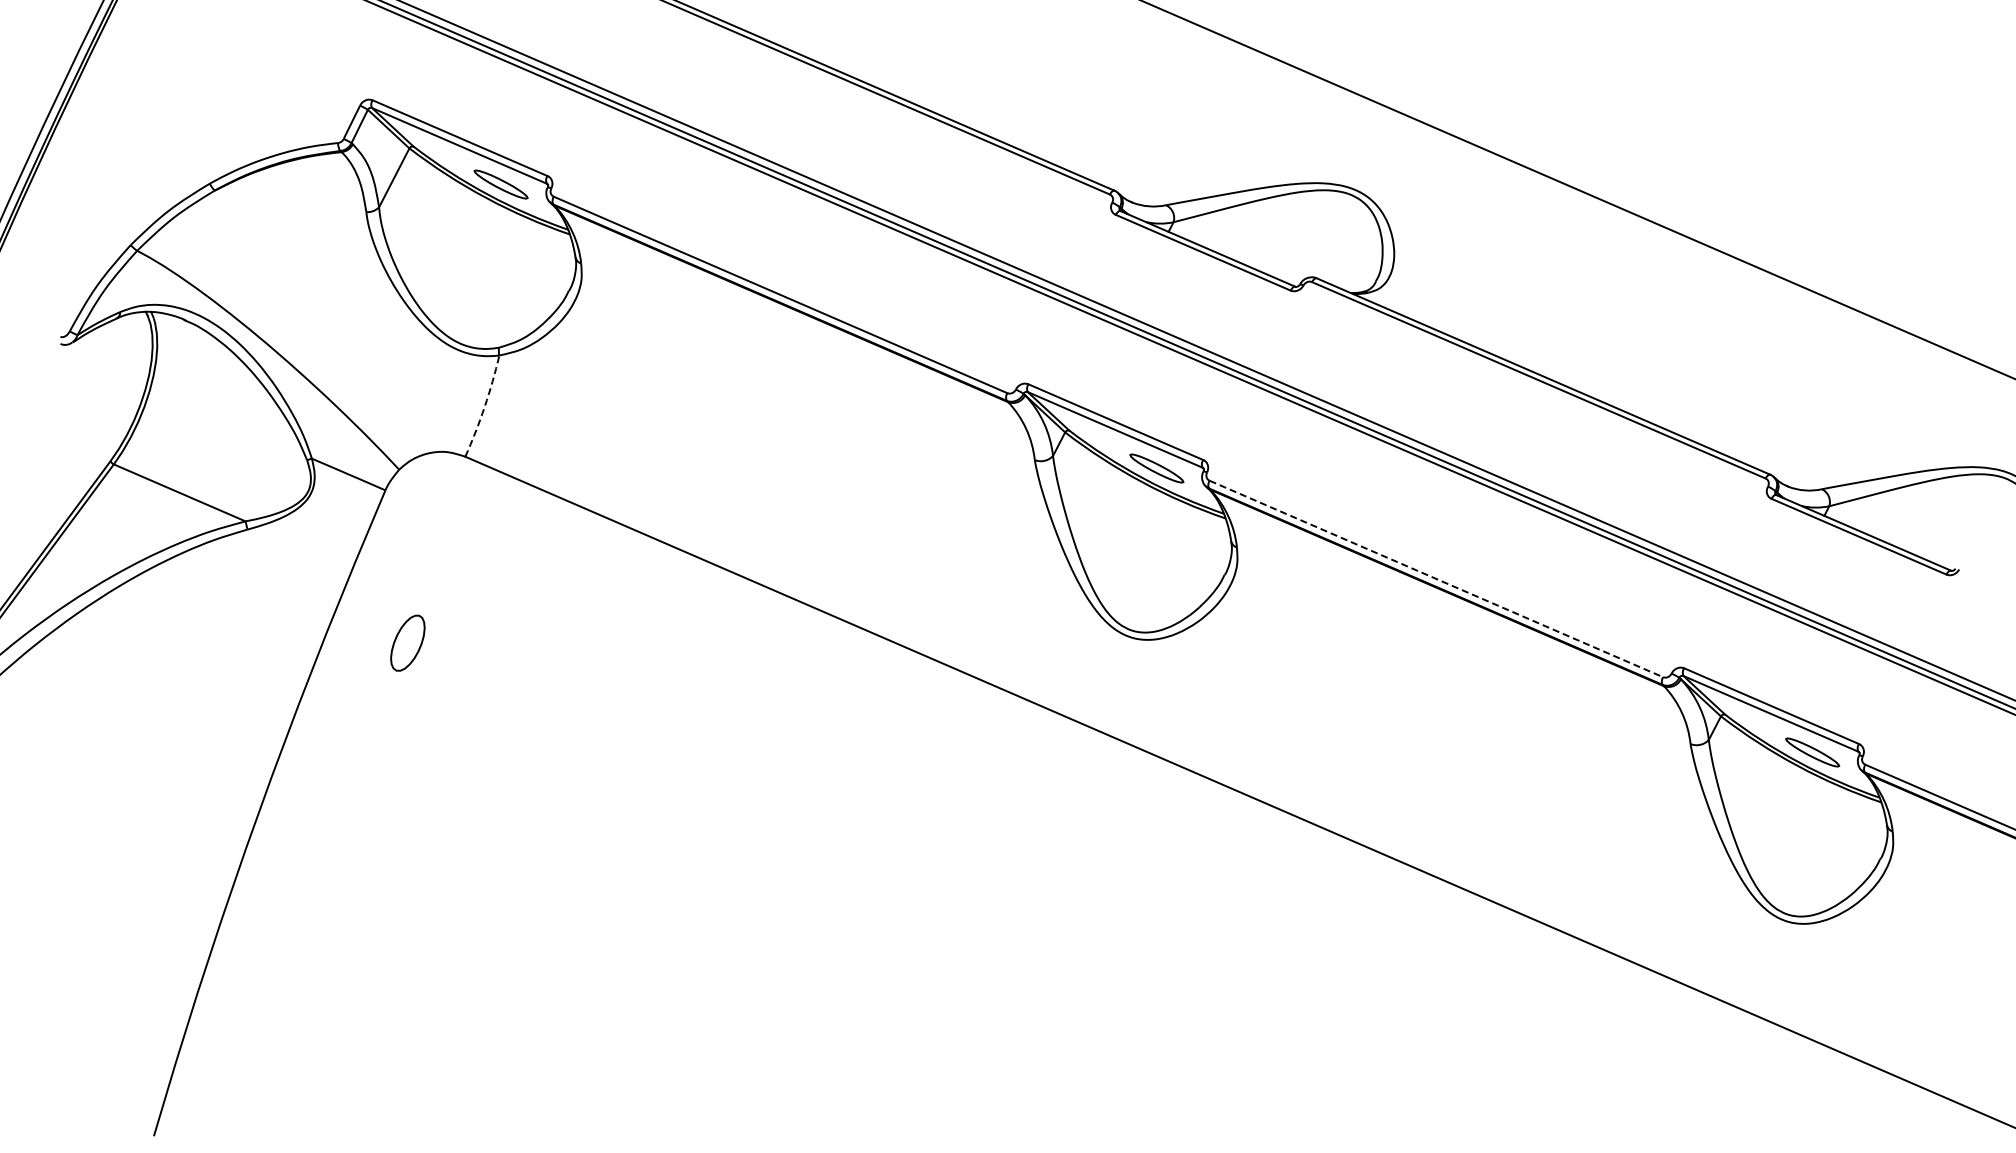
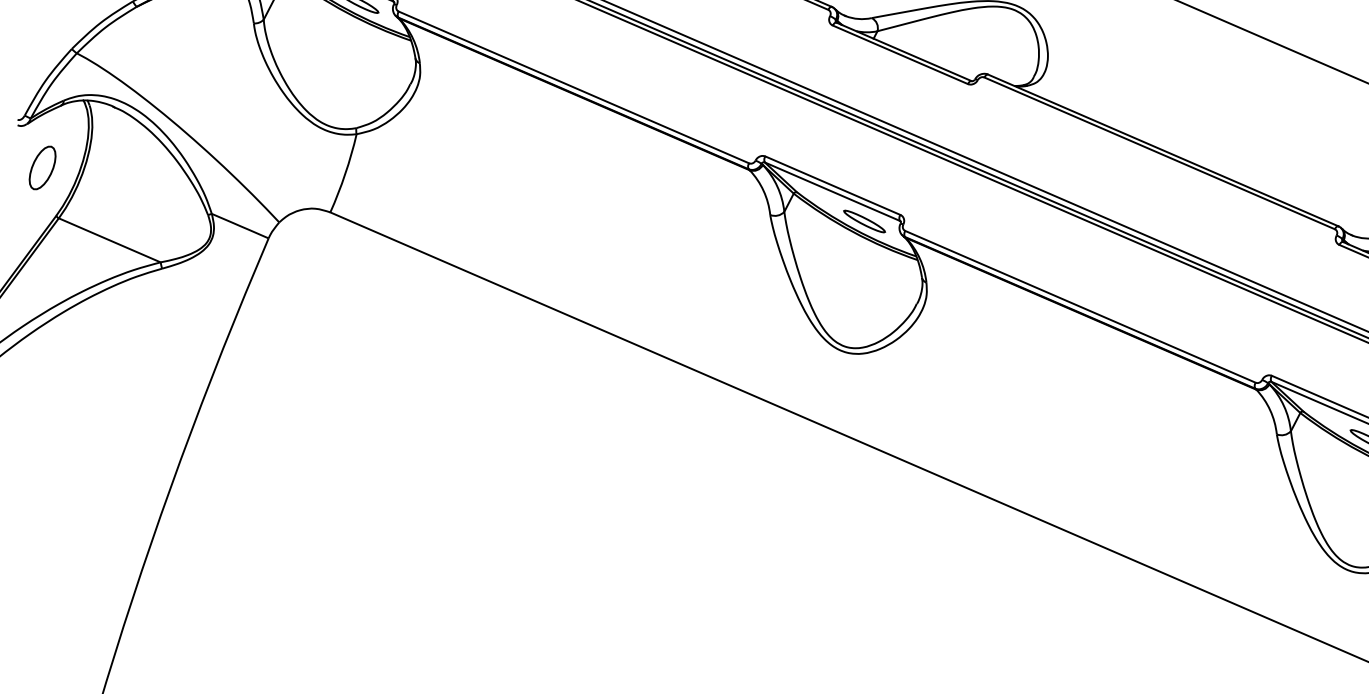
arc: (484, 406) -> (345, 173), dashed -> solid
line: (1436, 579) -> (1080, 307), dashed -> solid
part: (407, 642) -> (42, 167), moved

